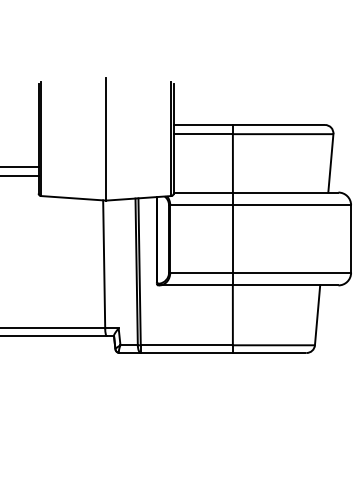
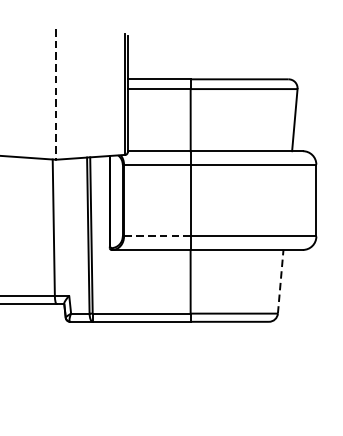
line: (106, 139) -> (56, 94), solid -> dashed
line: (201, 272) -> (157, 236), solid -> dashed
line: (317, 314) -> (280, 280), solid -> dashed

